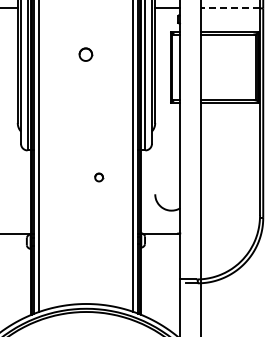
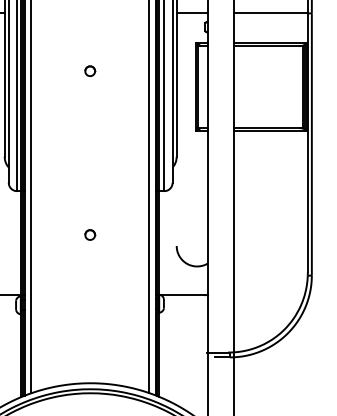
line: (230, 8) -> (270, 13), dashed -> solid
part: (86, 54) -> (90, 71), size x0.62
part: (99, 177) -> (90, 235), moved

